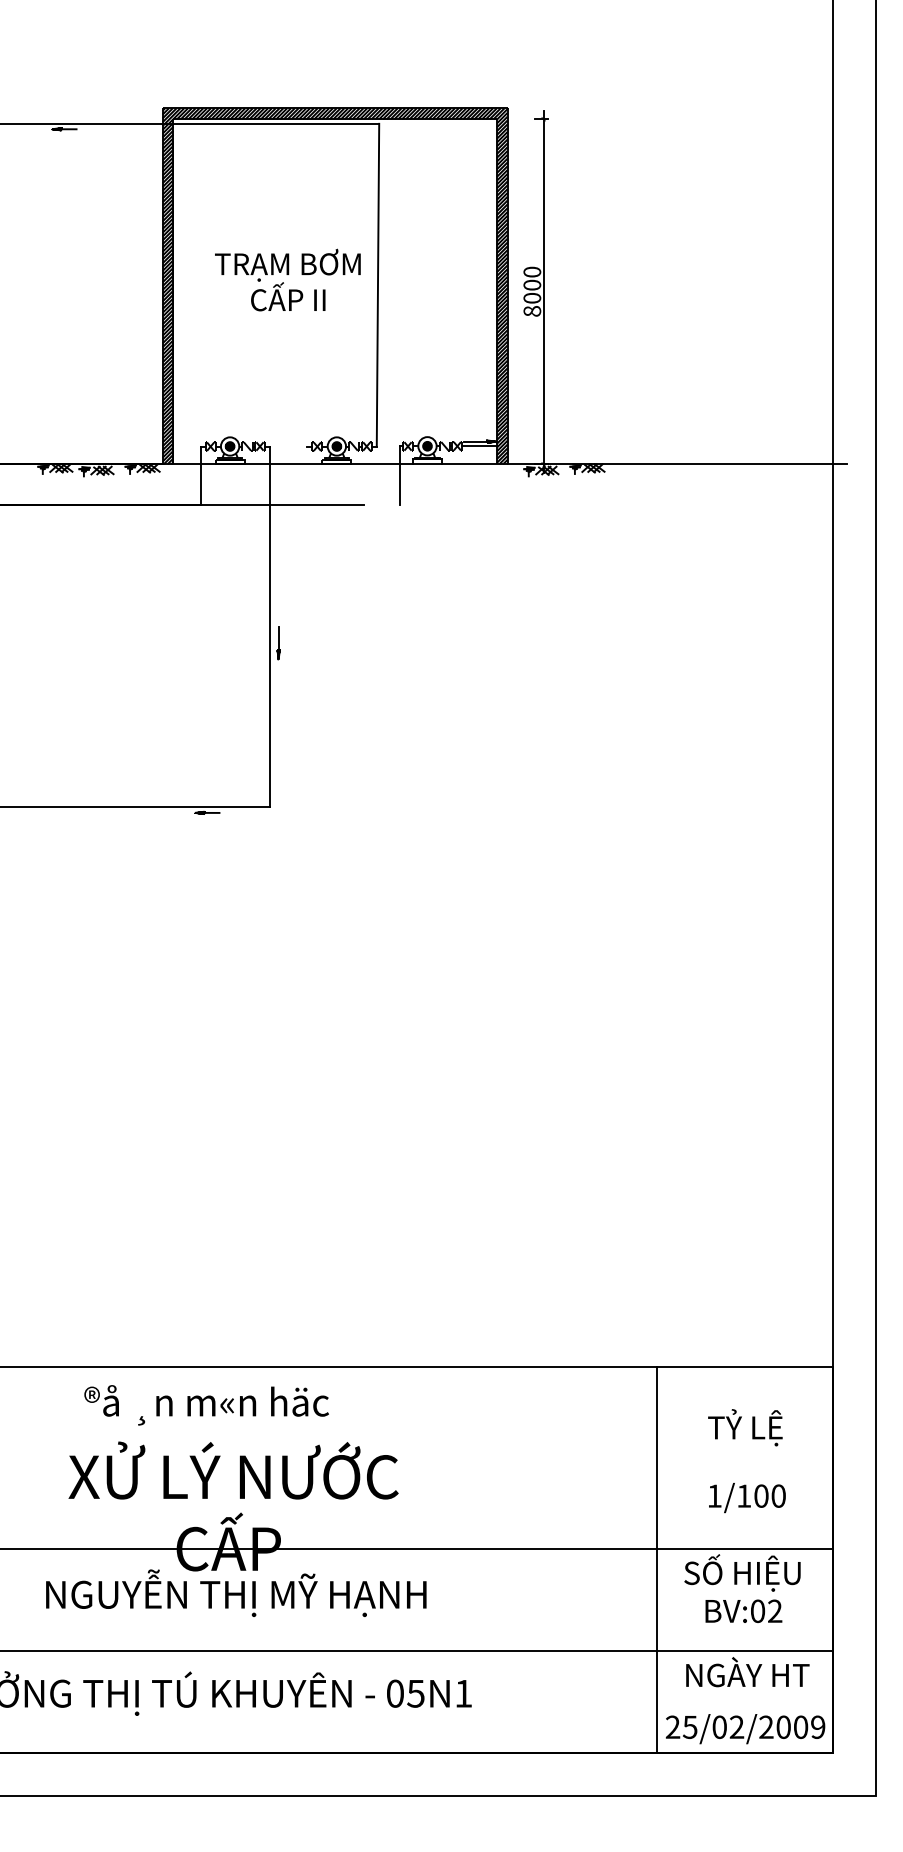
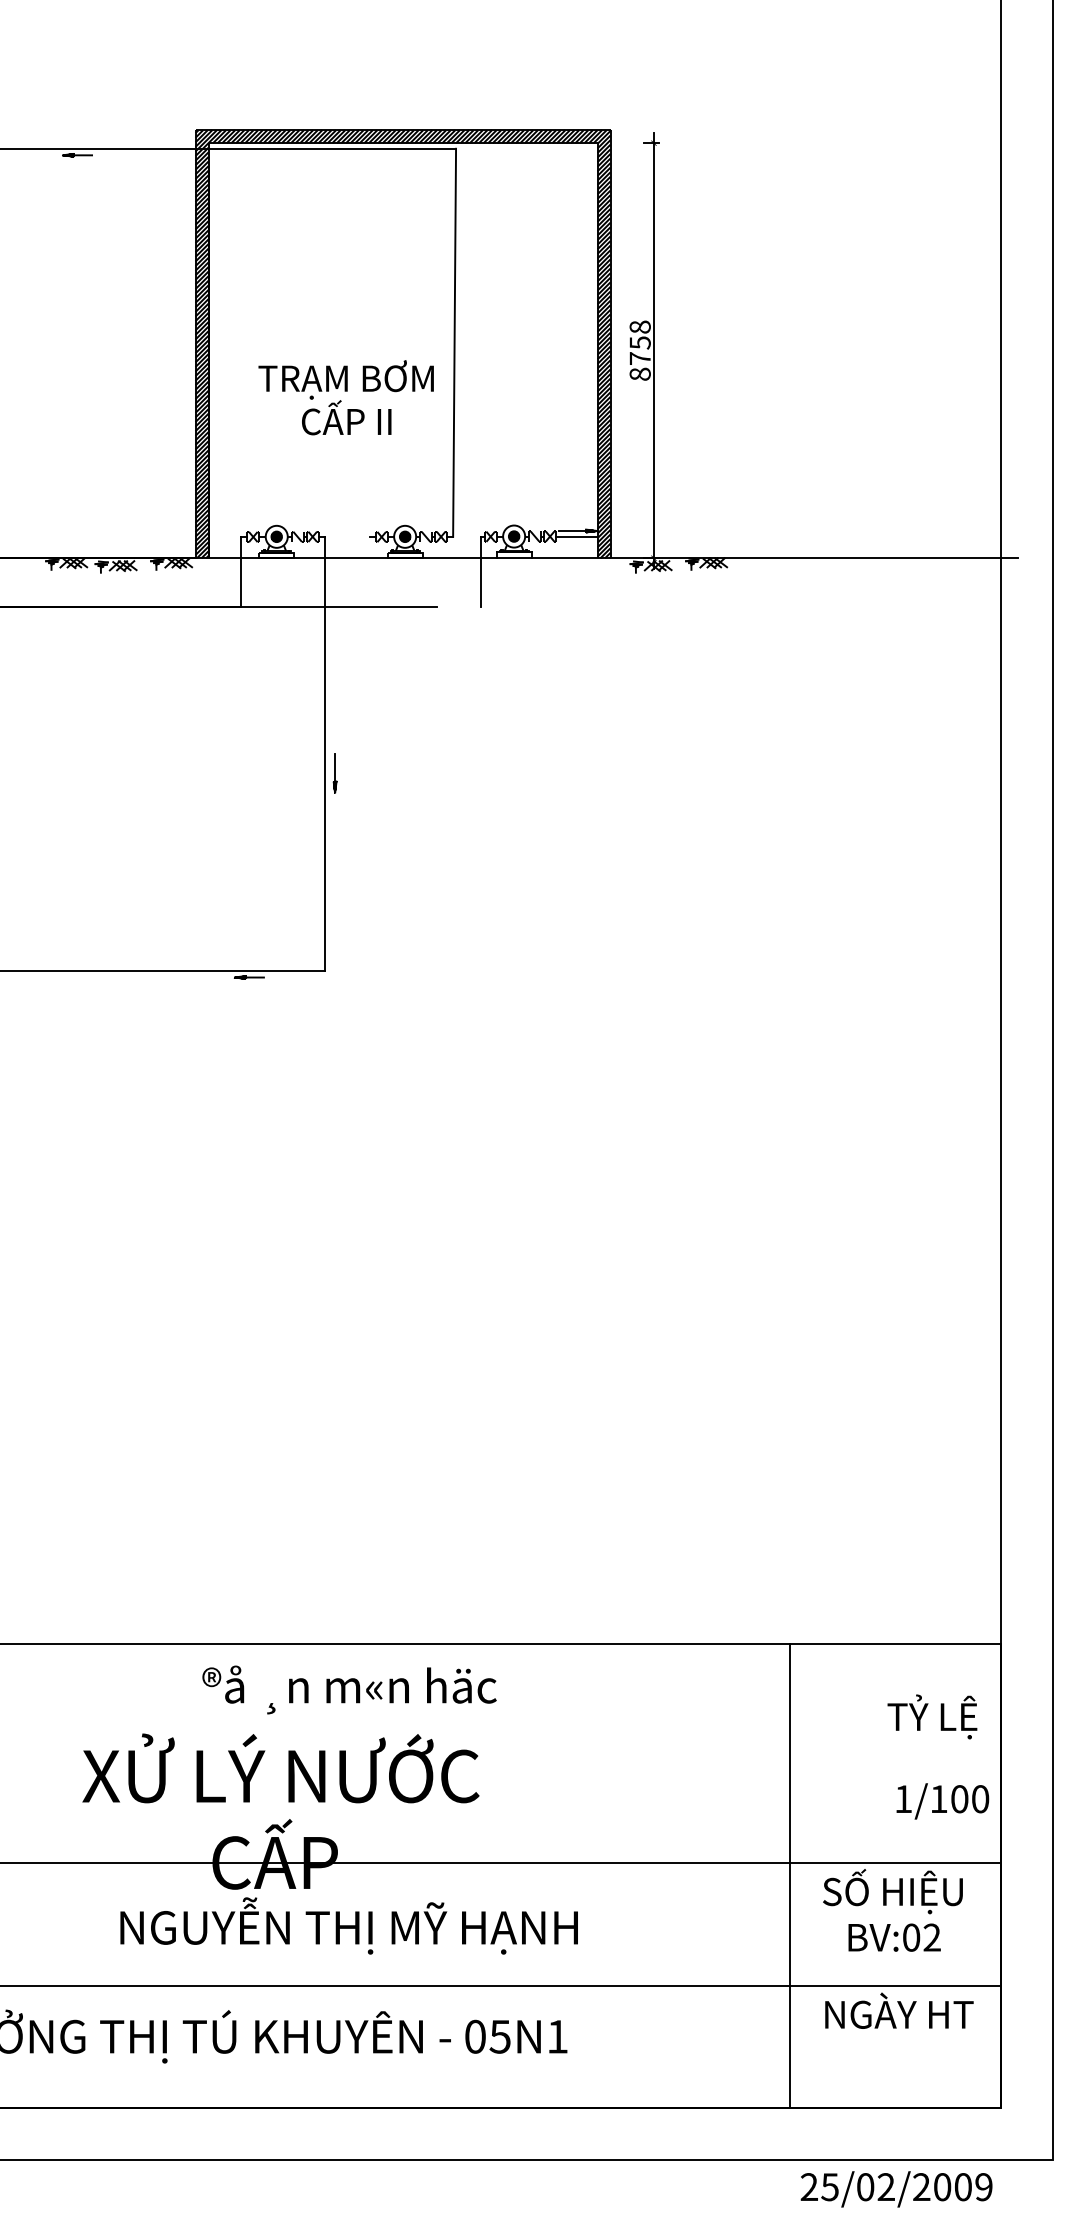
text: (287, 279) -> (345, 397), moved
text: (531, 284) -> (639, 342), 8000 -> 8758
text: (206, 1404) -> (349, 1689), moved
text: (745, 1427) -> (932, 1716), moved
text: (747, 1498) -> (942, 1801), moved
text: (235, 1592) -> (348, 1925), moved
text: (745, 1729) -> (896, 2189), moved

